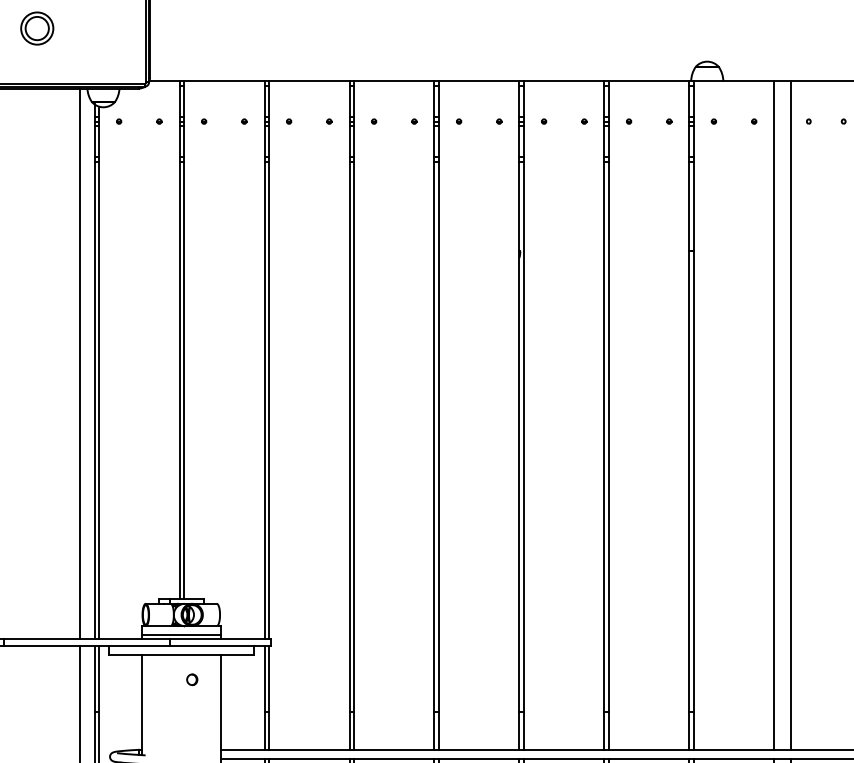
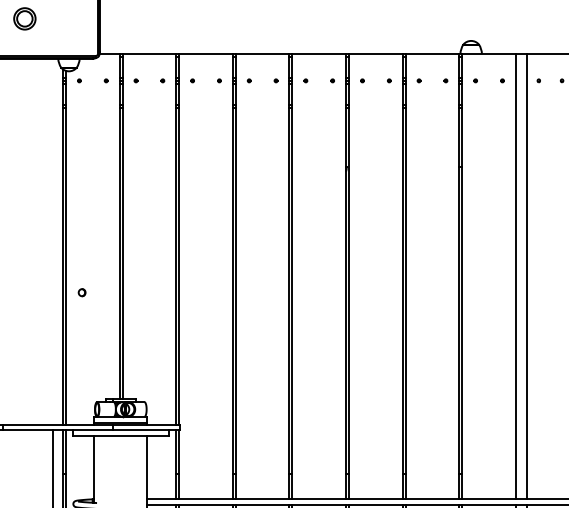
line: (80, 362) -> (53, 241), removed
part: (191, 679) -> (81, 292), moved

